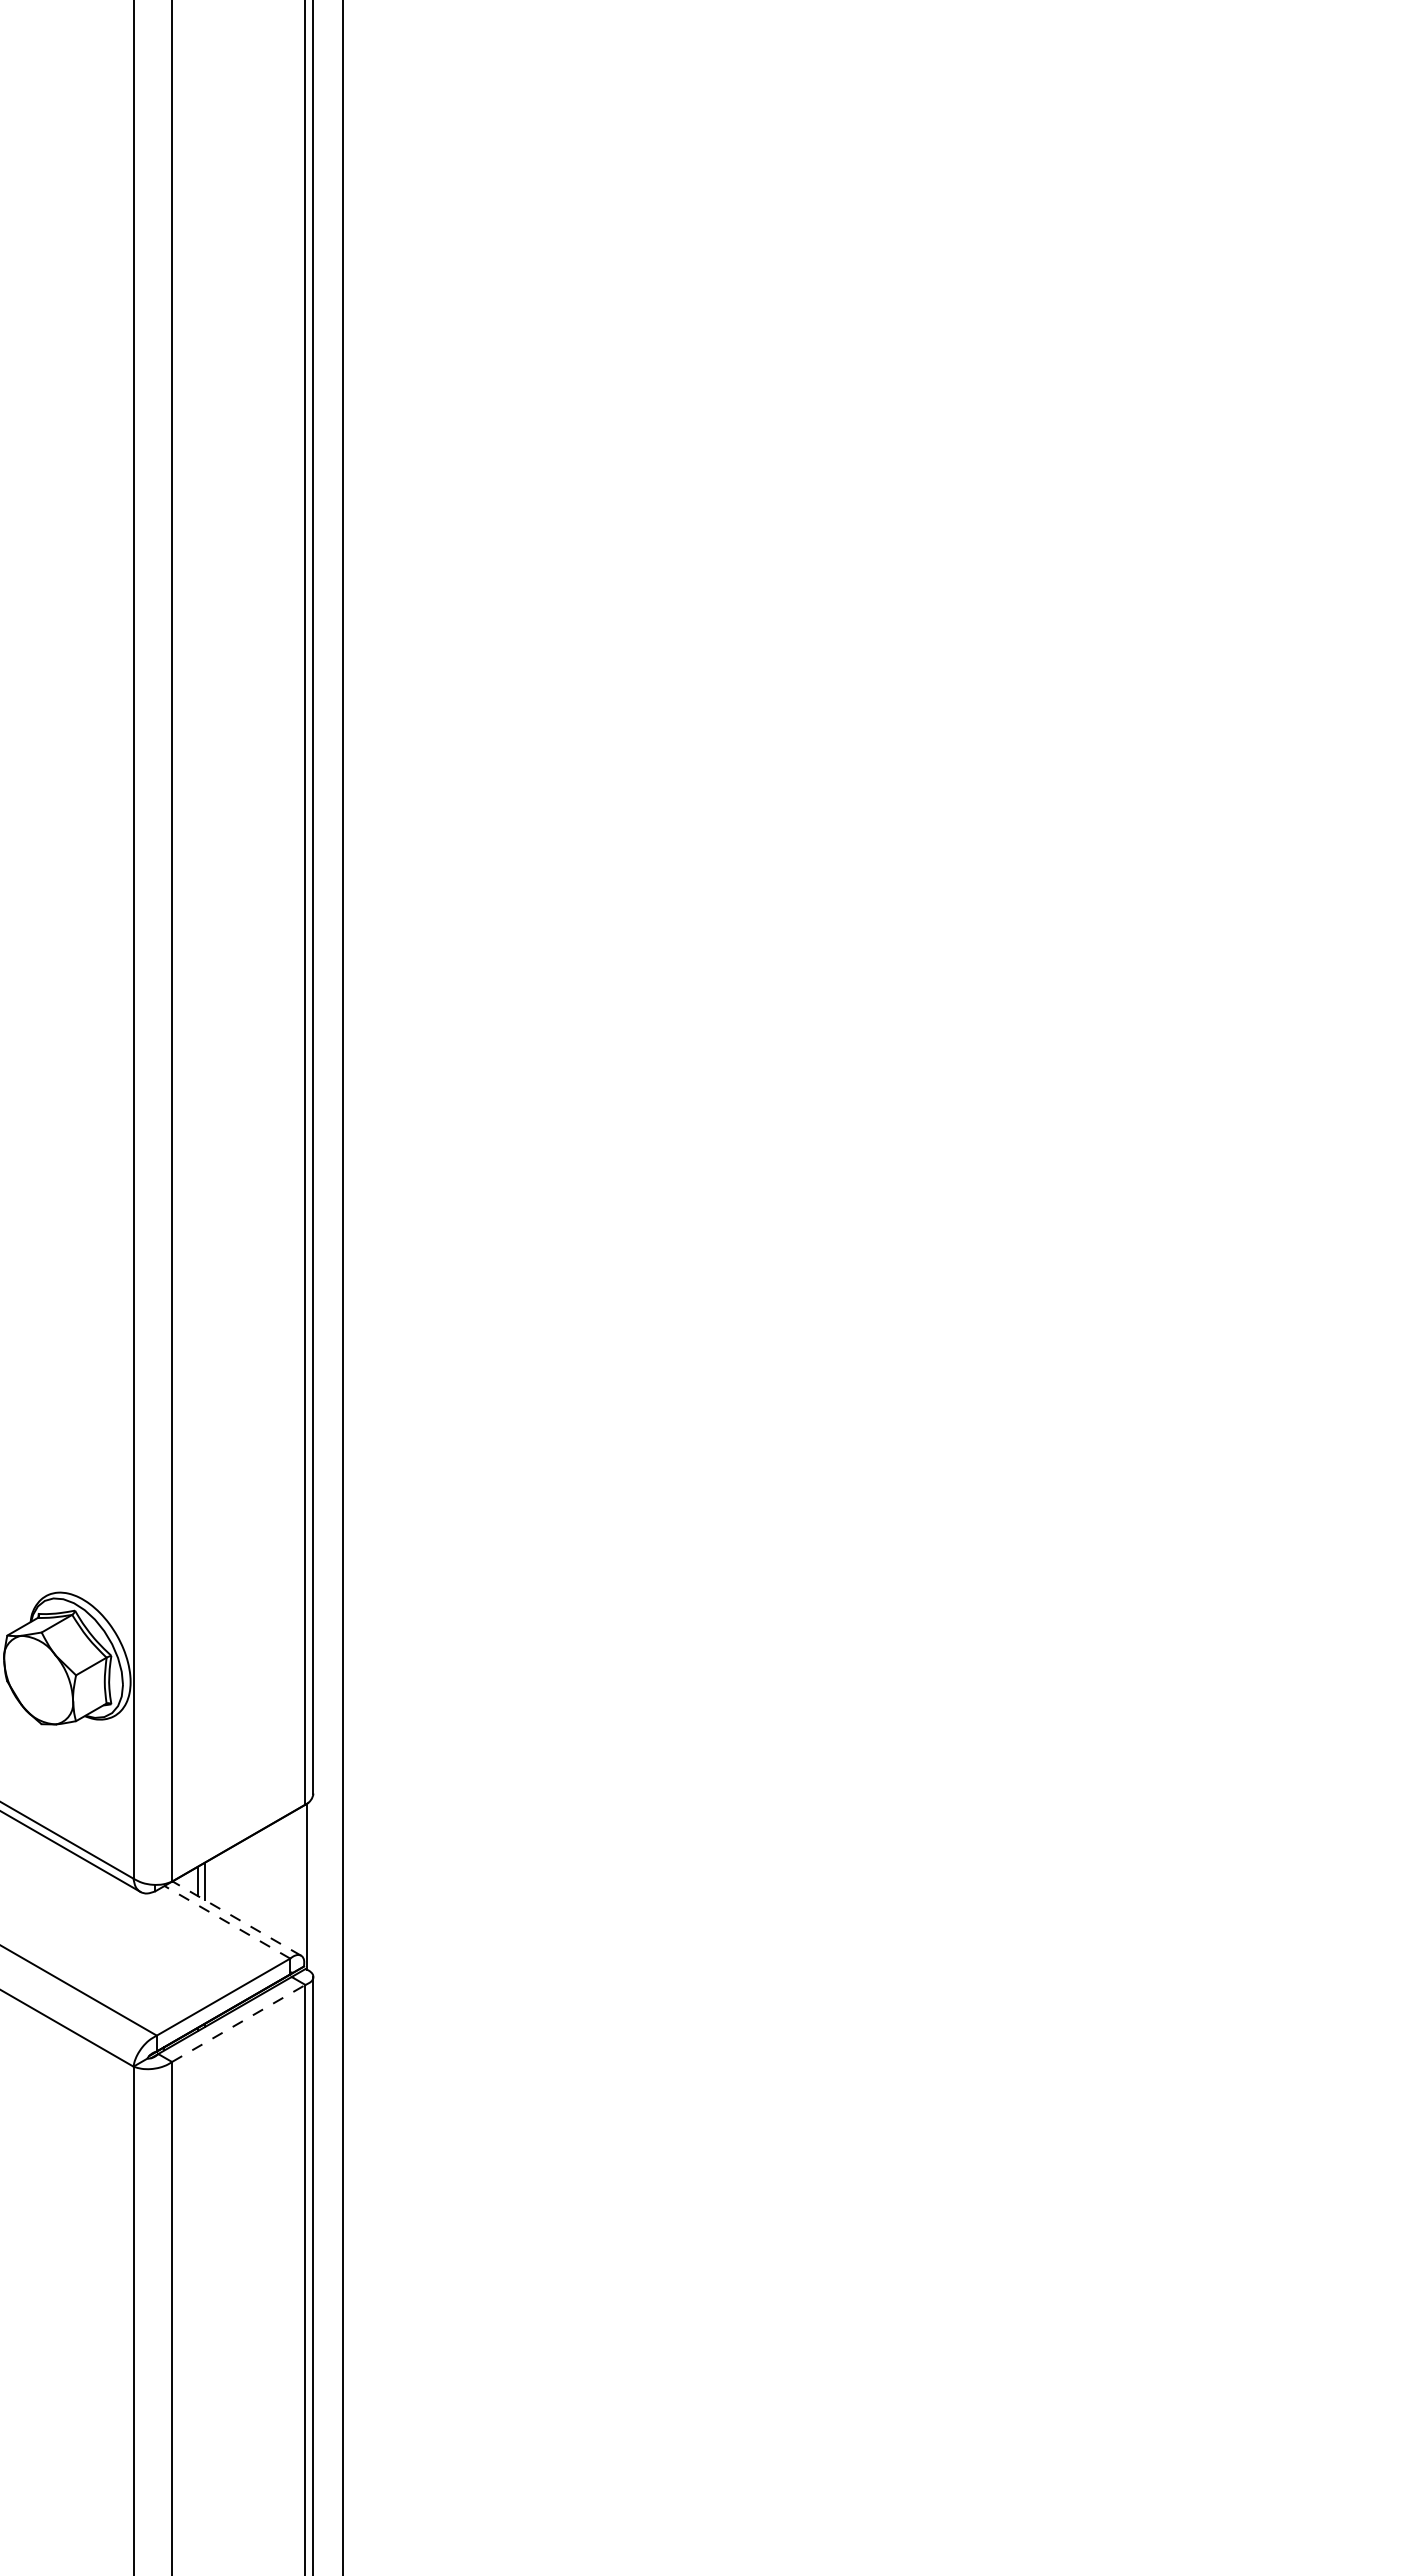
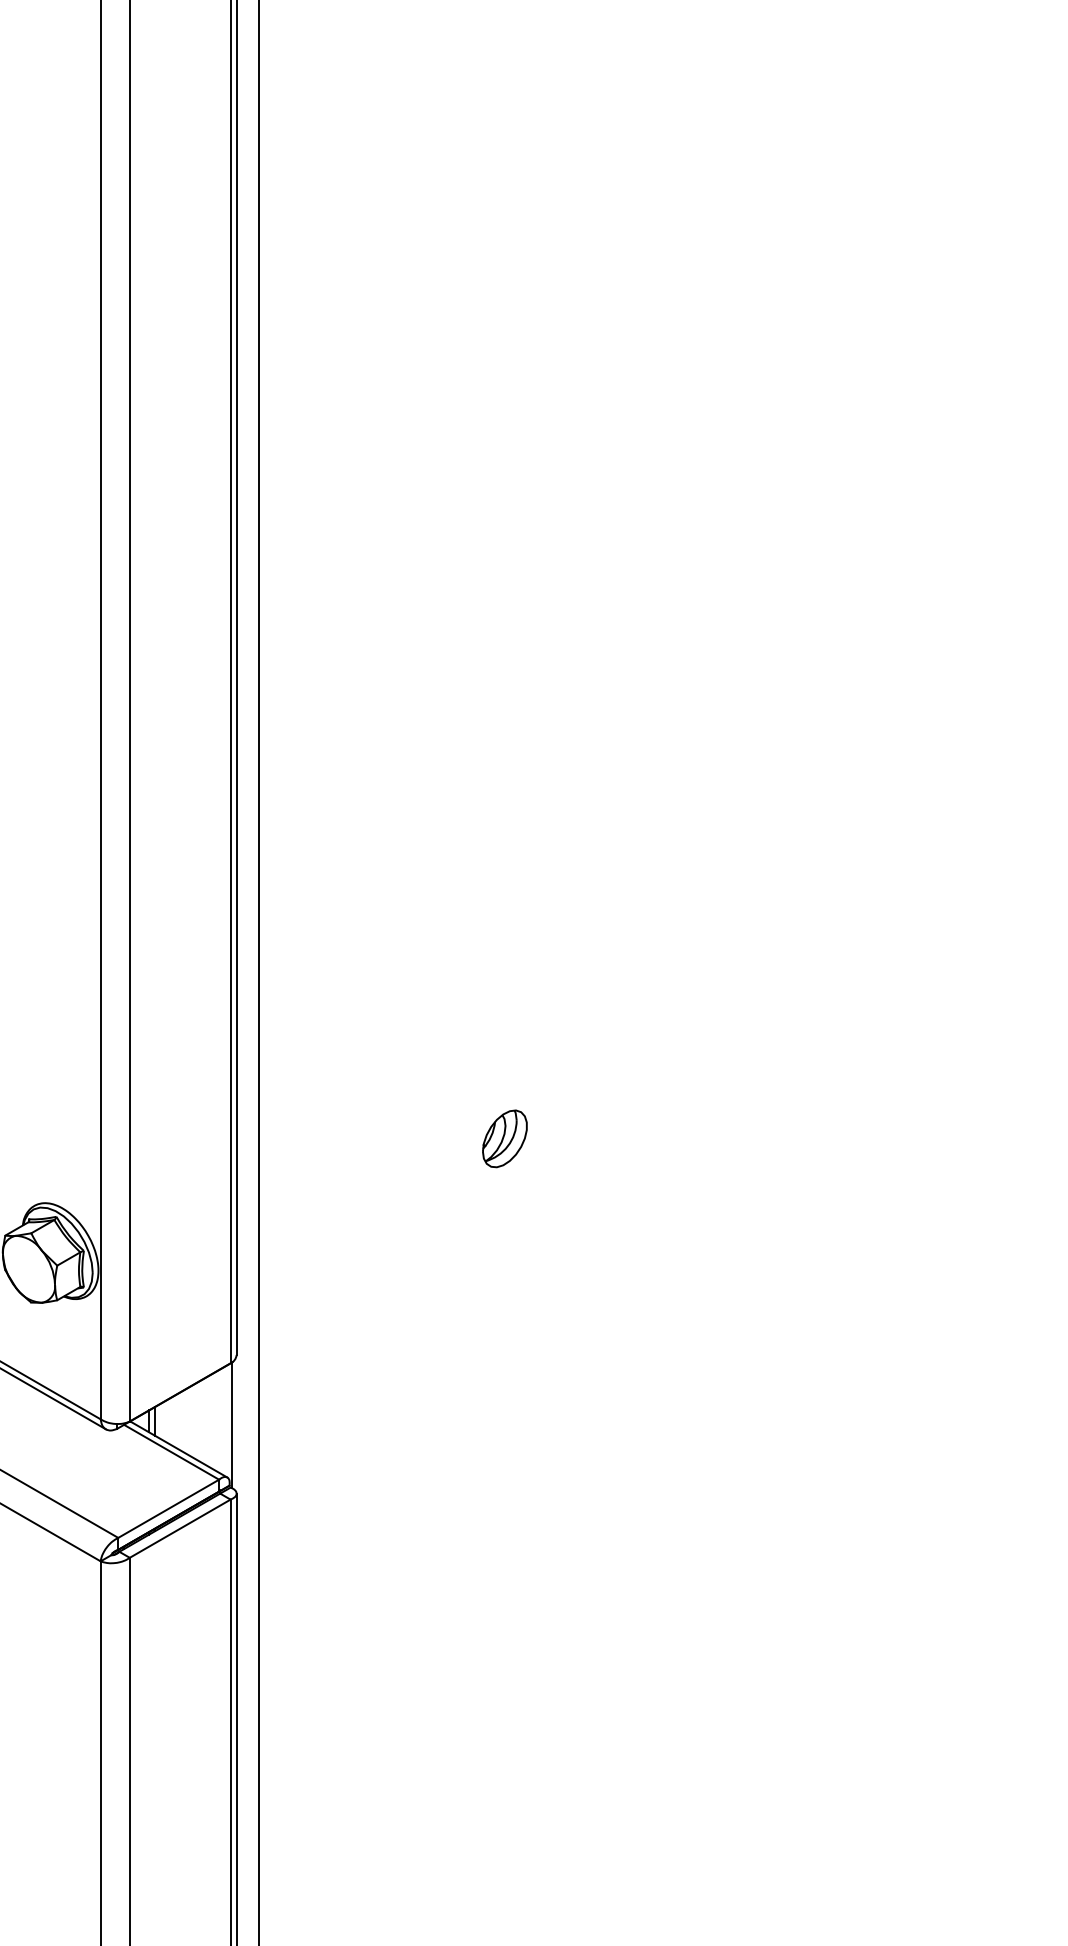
part: (668, 1507) -> (504, 1138), added
line: (236, 1918) -> (178, 1449), dashed -> solid
line: (227, 1922) -> (171, 1452), dashed -> solid
line: (239, 2023) -> (180, 1528), dashed -> solid

